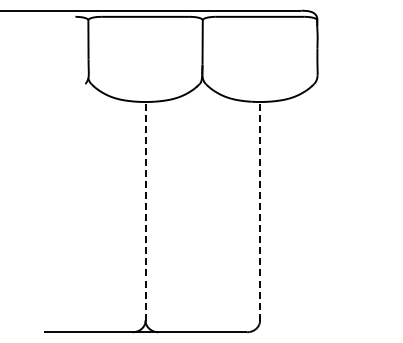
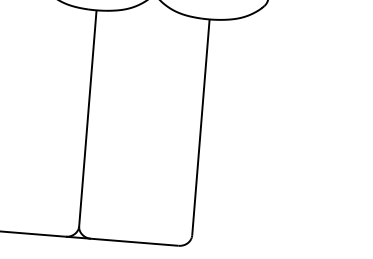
line: (145, 210) -> (87, 117), dashed -> solid
line: (260, 210) -> (201, 126), dashed -> solid

